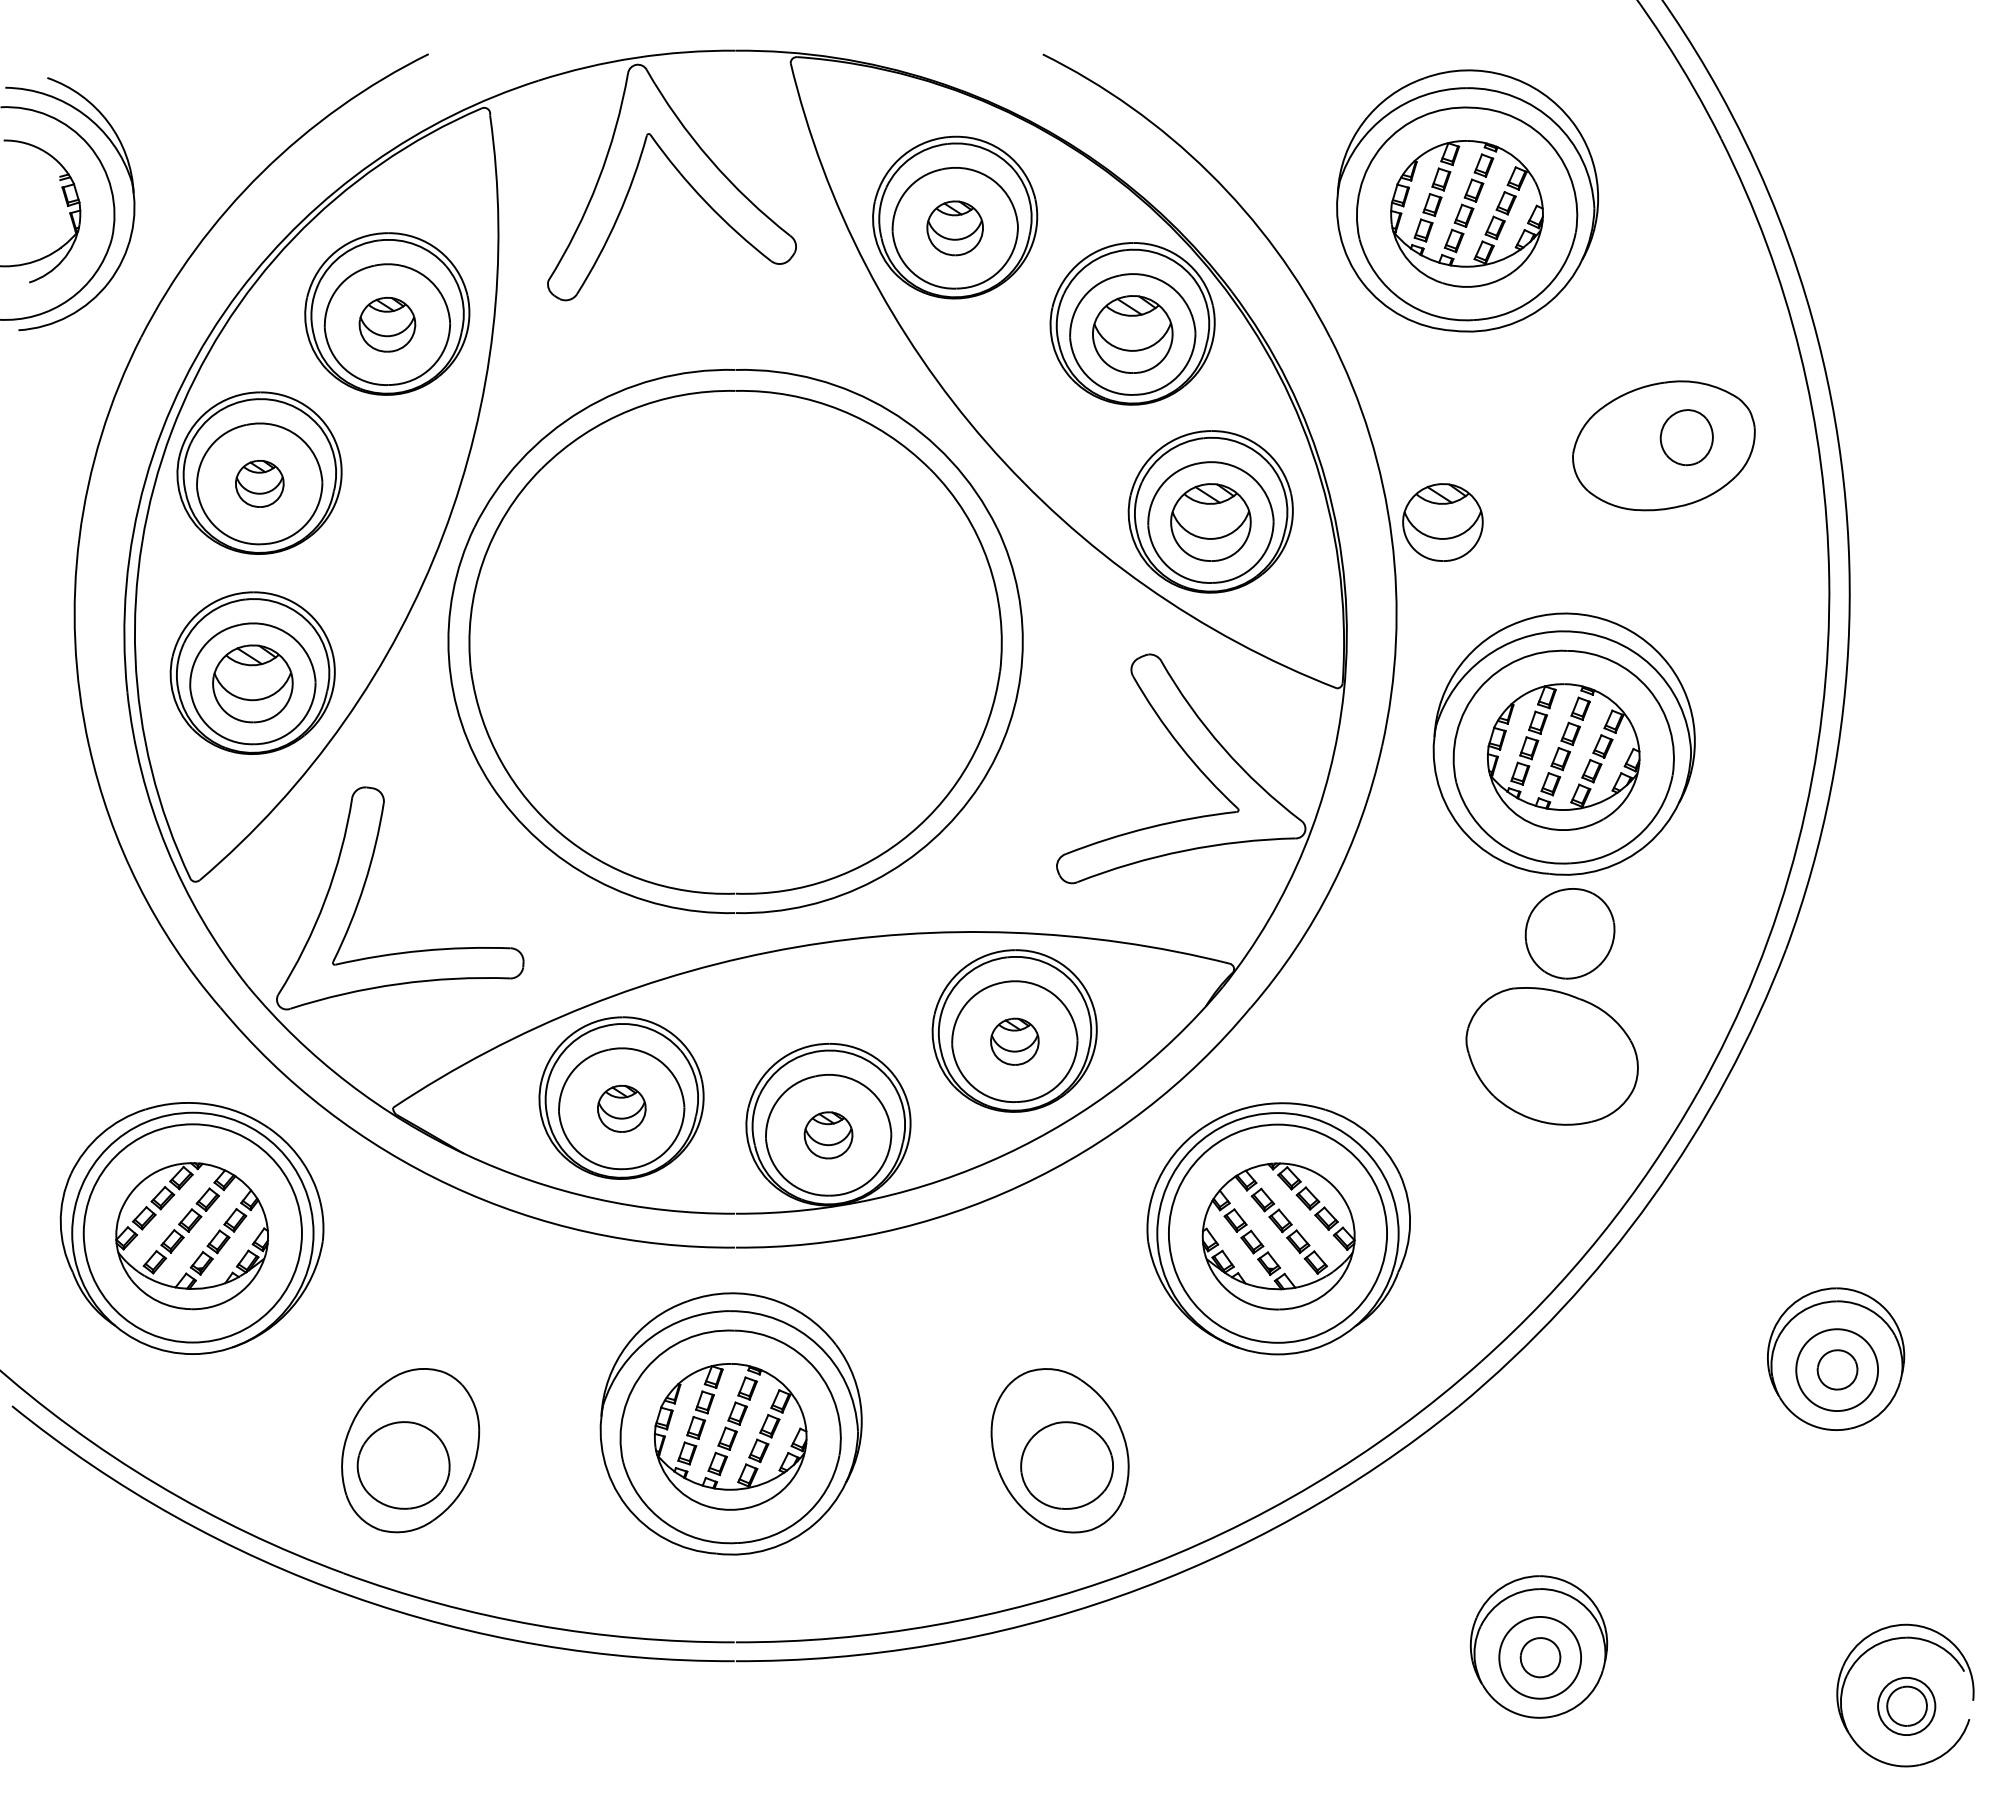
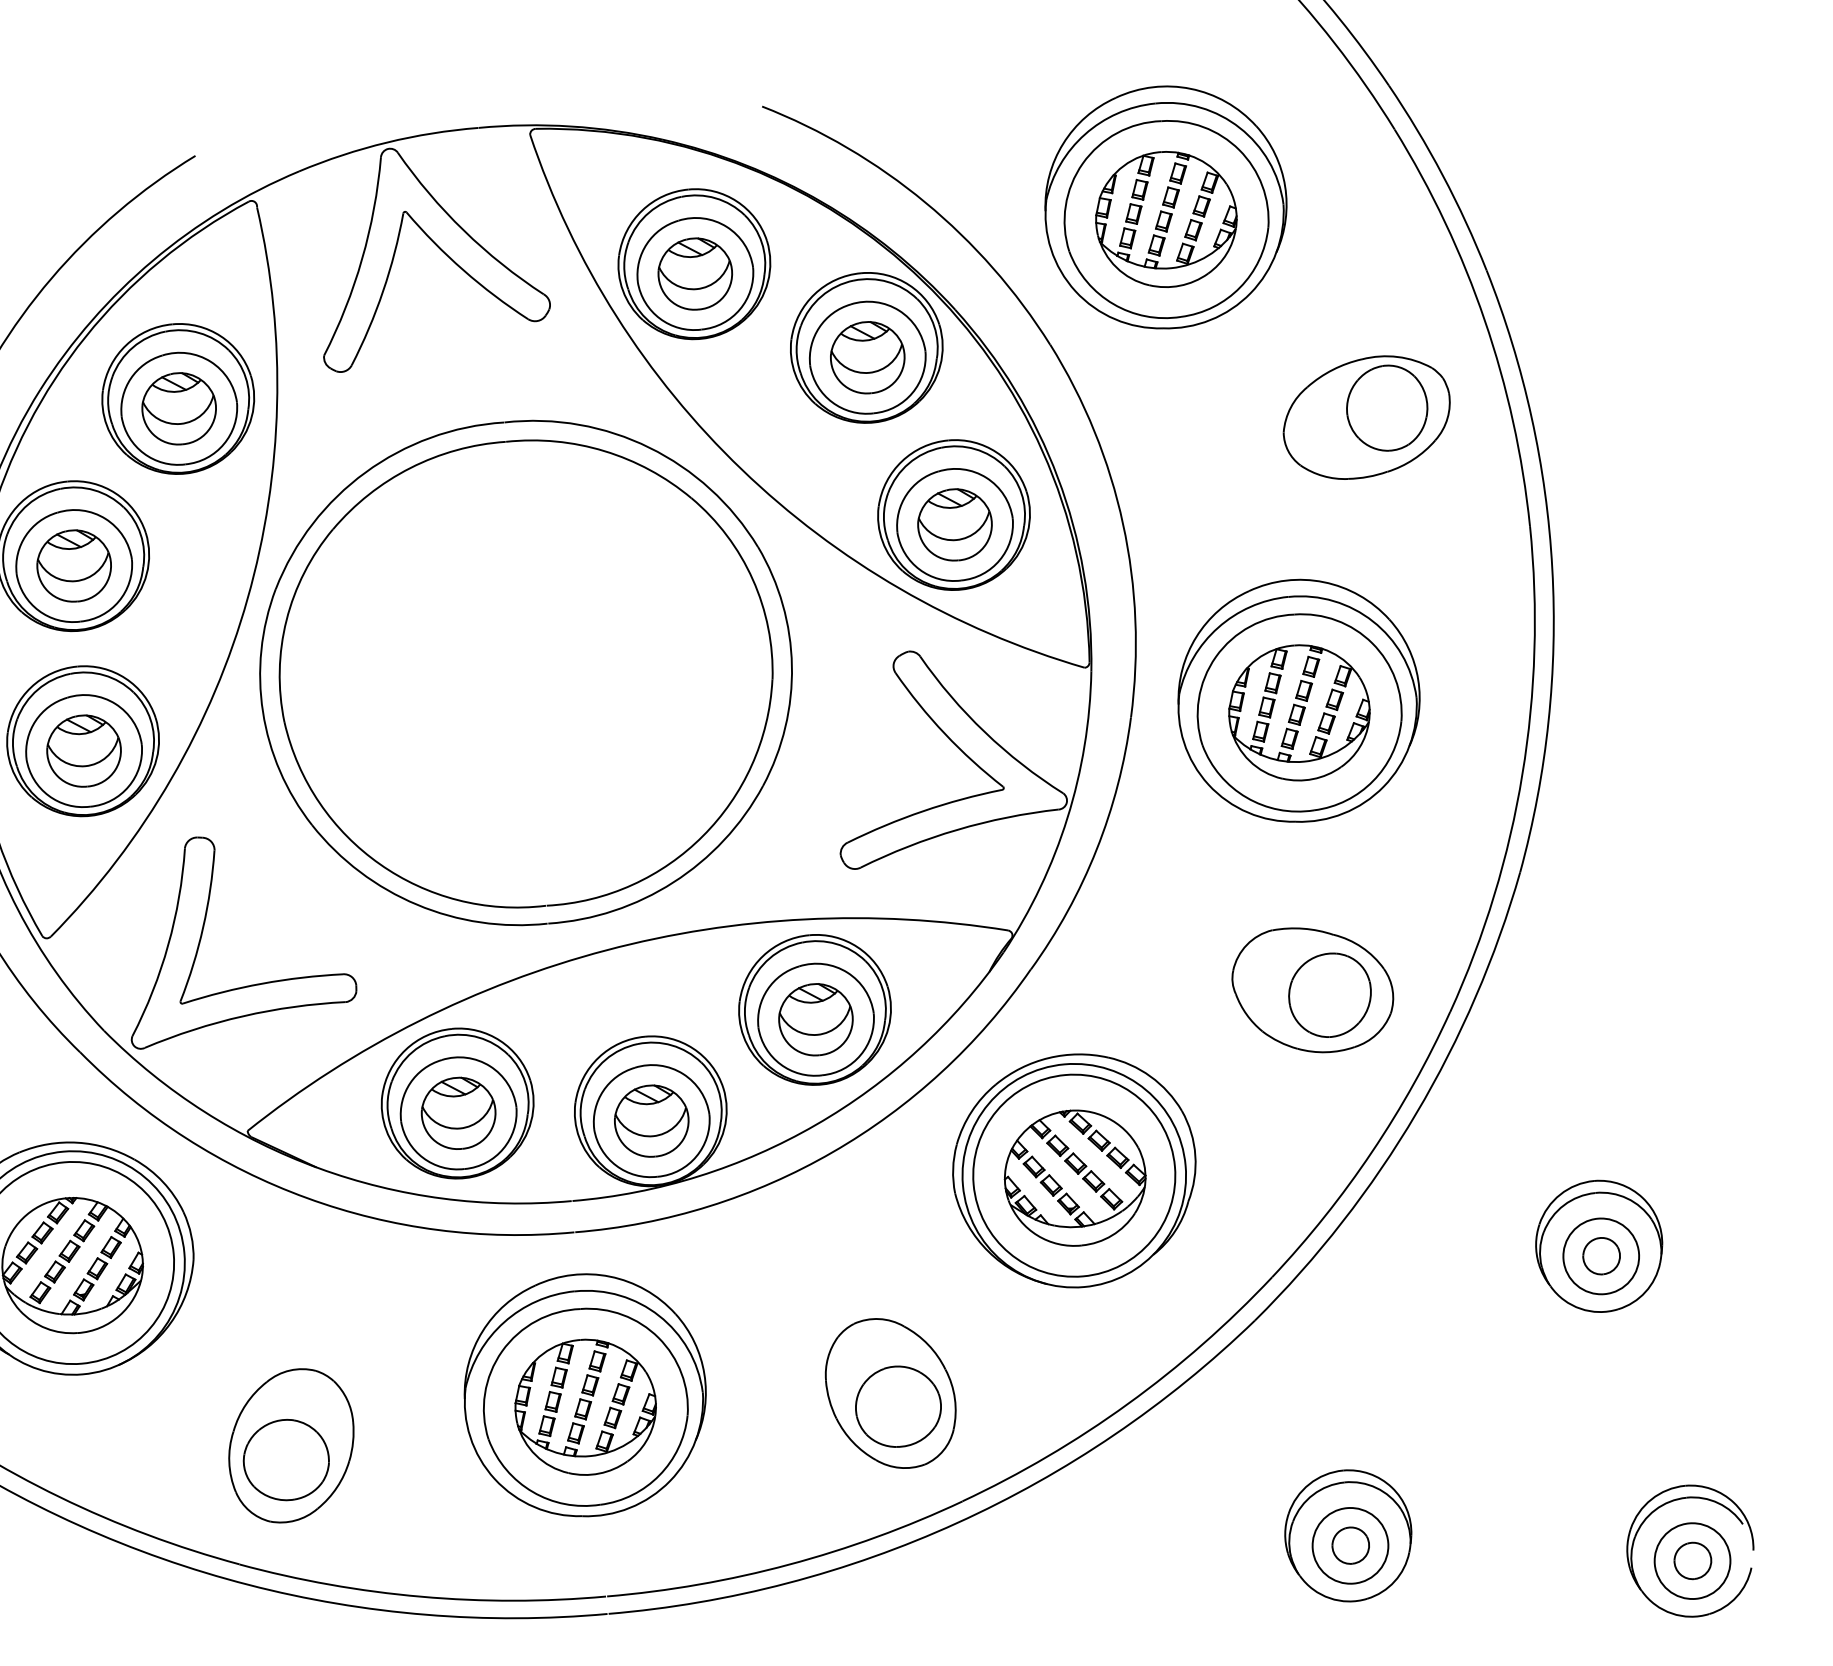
part: (954, 228) -> (694, 274), size x1.43
part: (387, 324) -> (179, 408), size x1.43
part: (1686, 437) -> (1386, 408), size x1.67
part: (259, 483) -> (74, 565), size x1.67
part: (1442, 522) -> (1168, 506), removed
part: (1569, 933) -> (1329, 995), moved
part: (1014, 1041) -> (815, 1019), size x1.67
part: (621, 1108) -> (458, 1113), size x1.67
part: (828, 1135) -> (651, 1121), size x1.67
circle: (1906, 1706) -> (1692, 1561), size x1.43

